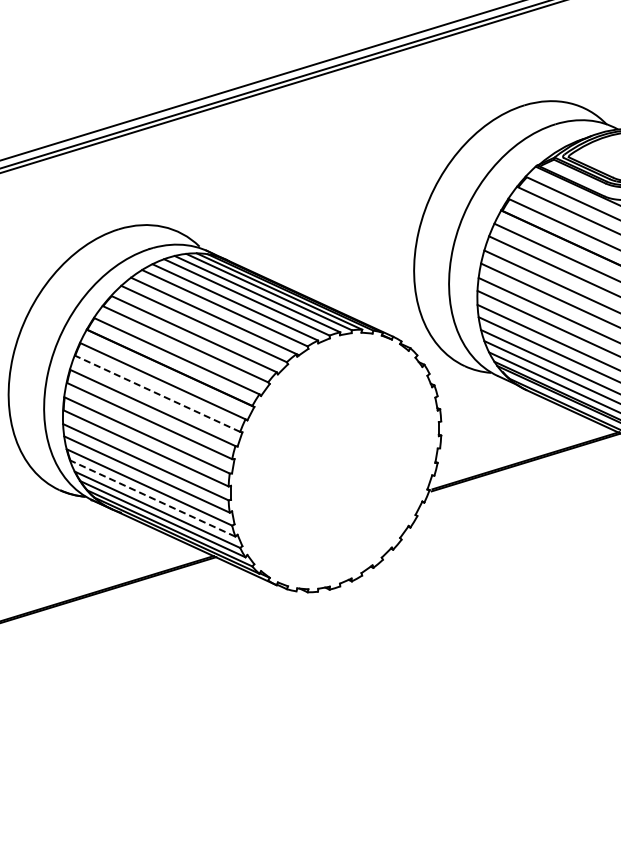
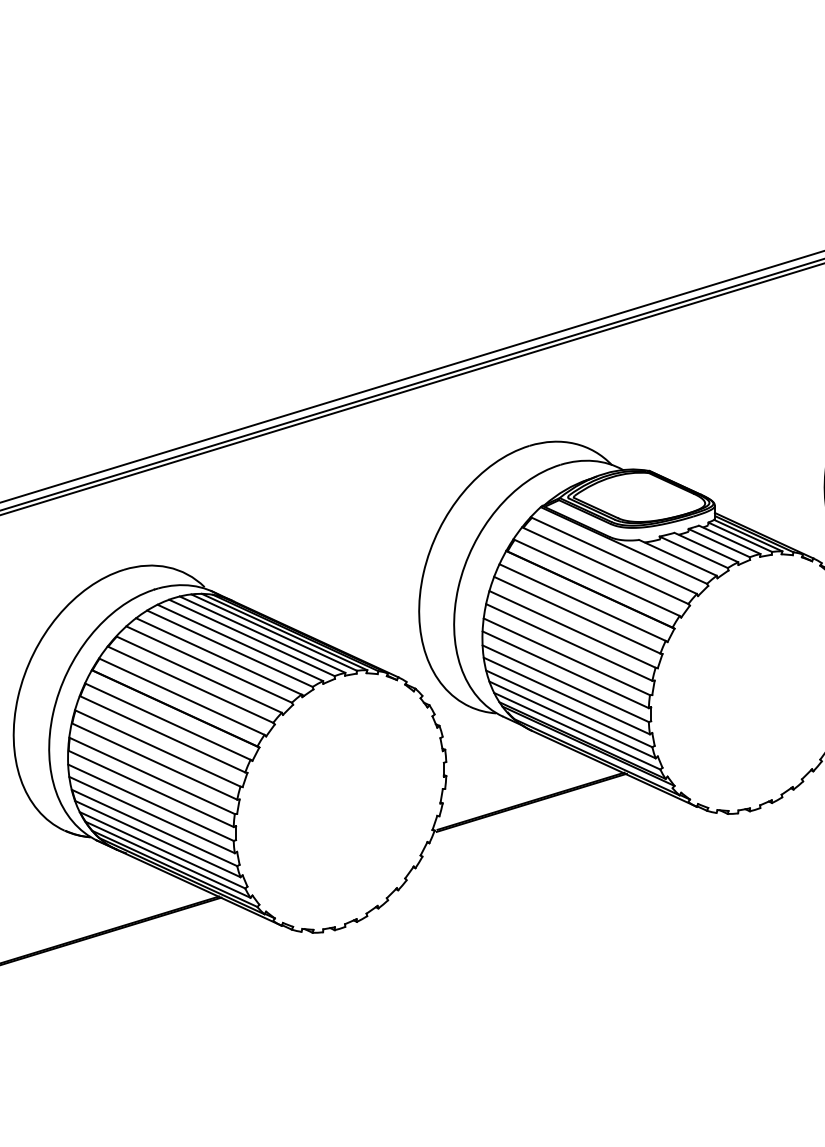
line: (157, 393) -> (162, 734), dashed -> solid
line: (152, 497) -> (157, 838), dashed -> solid

